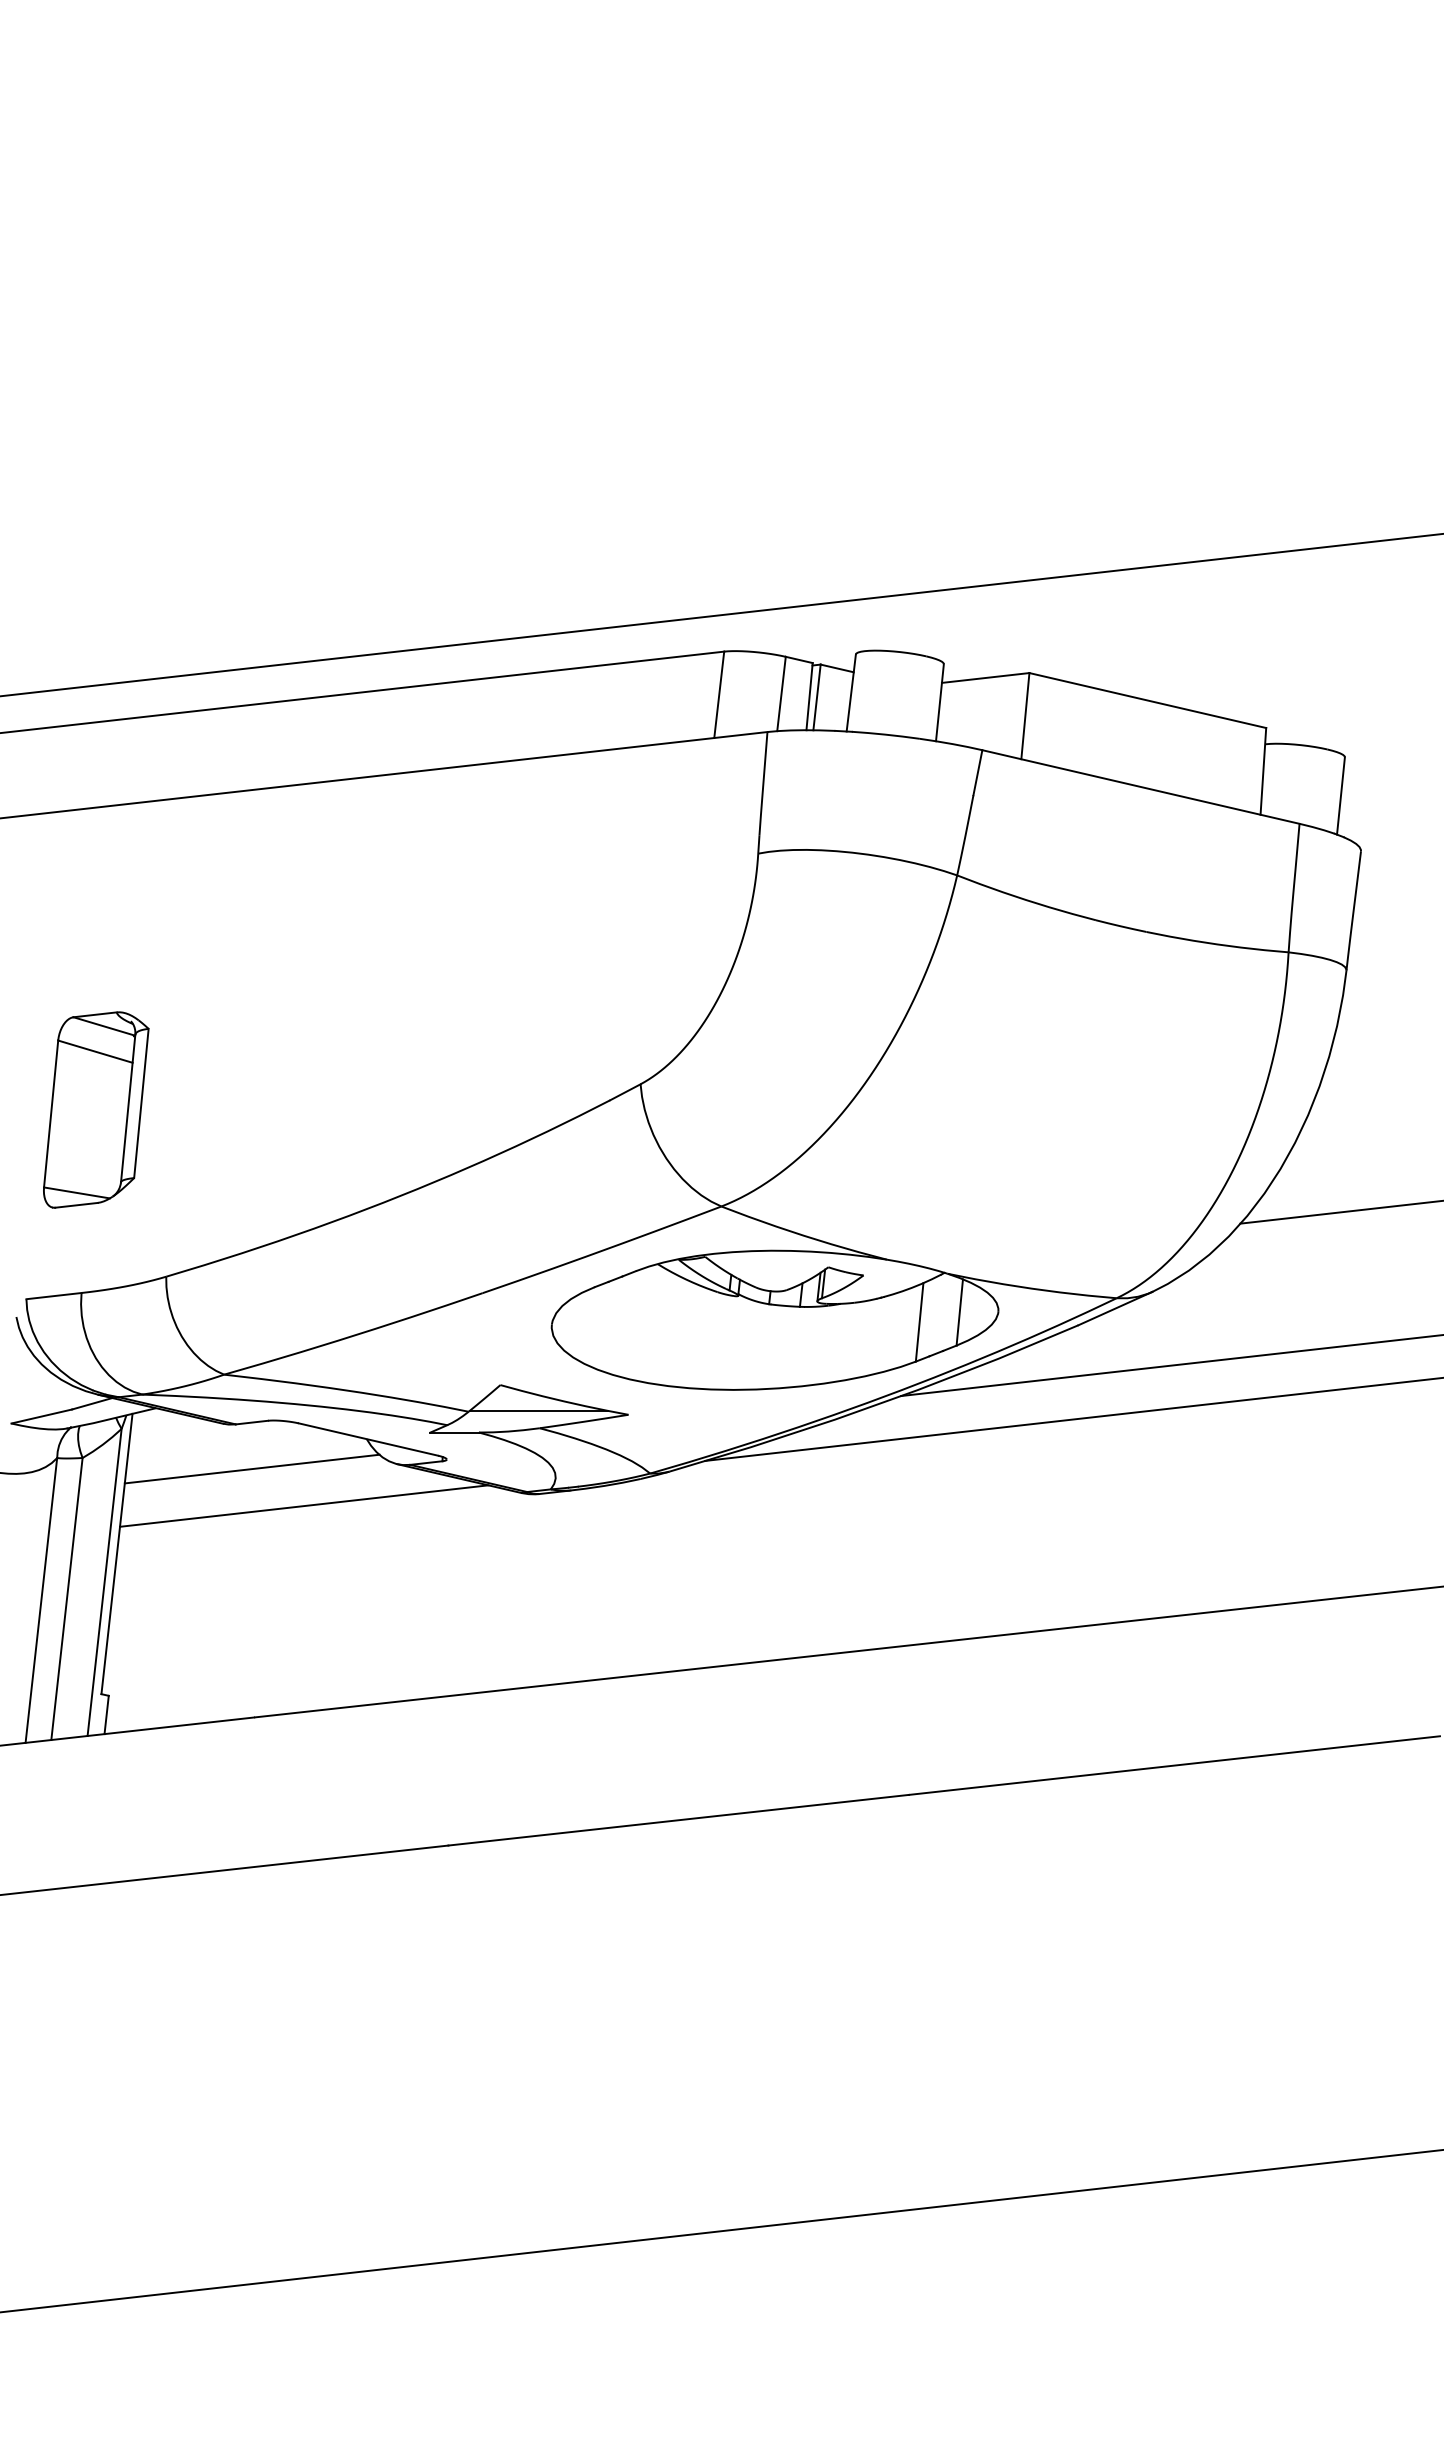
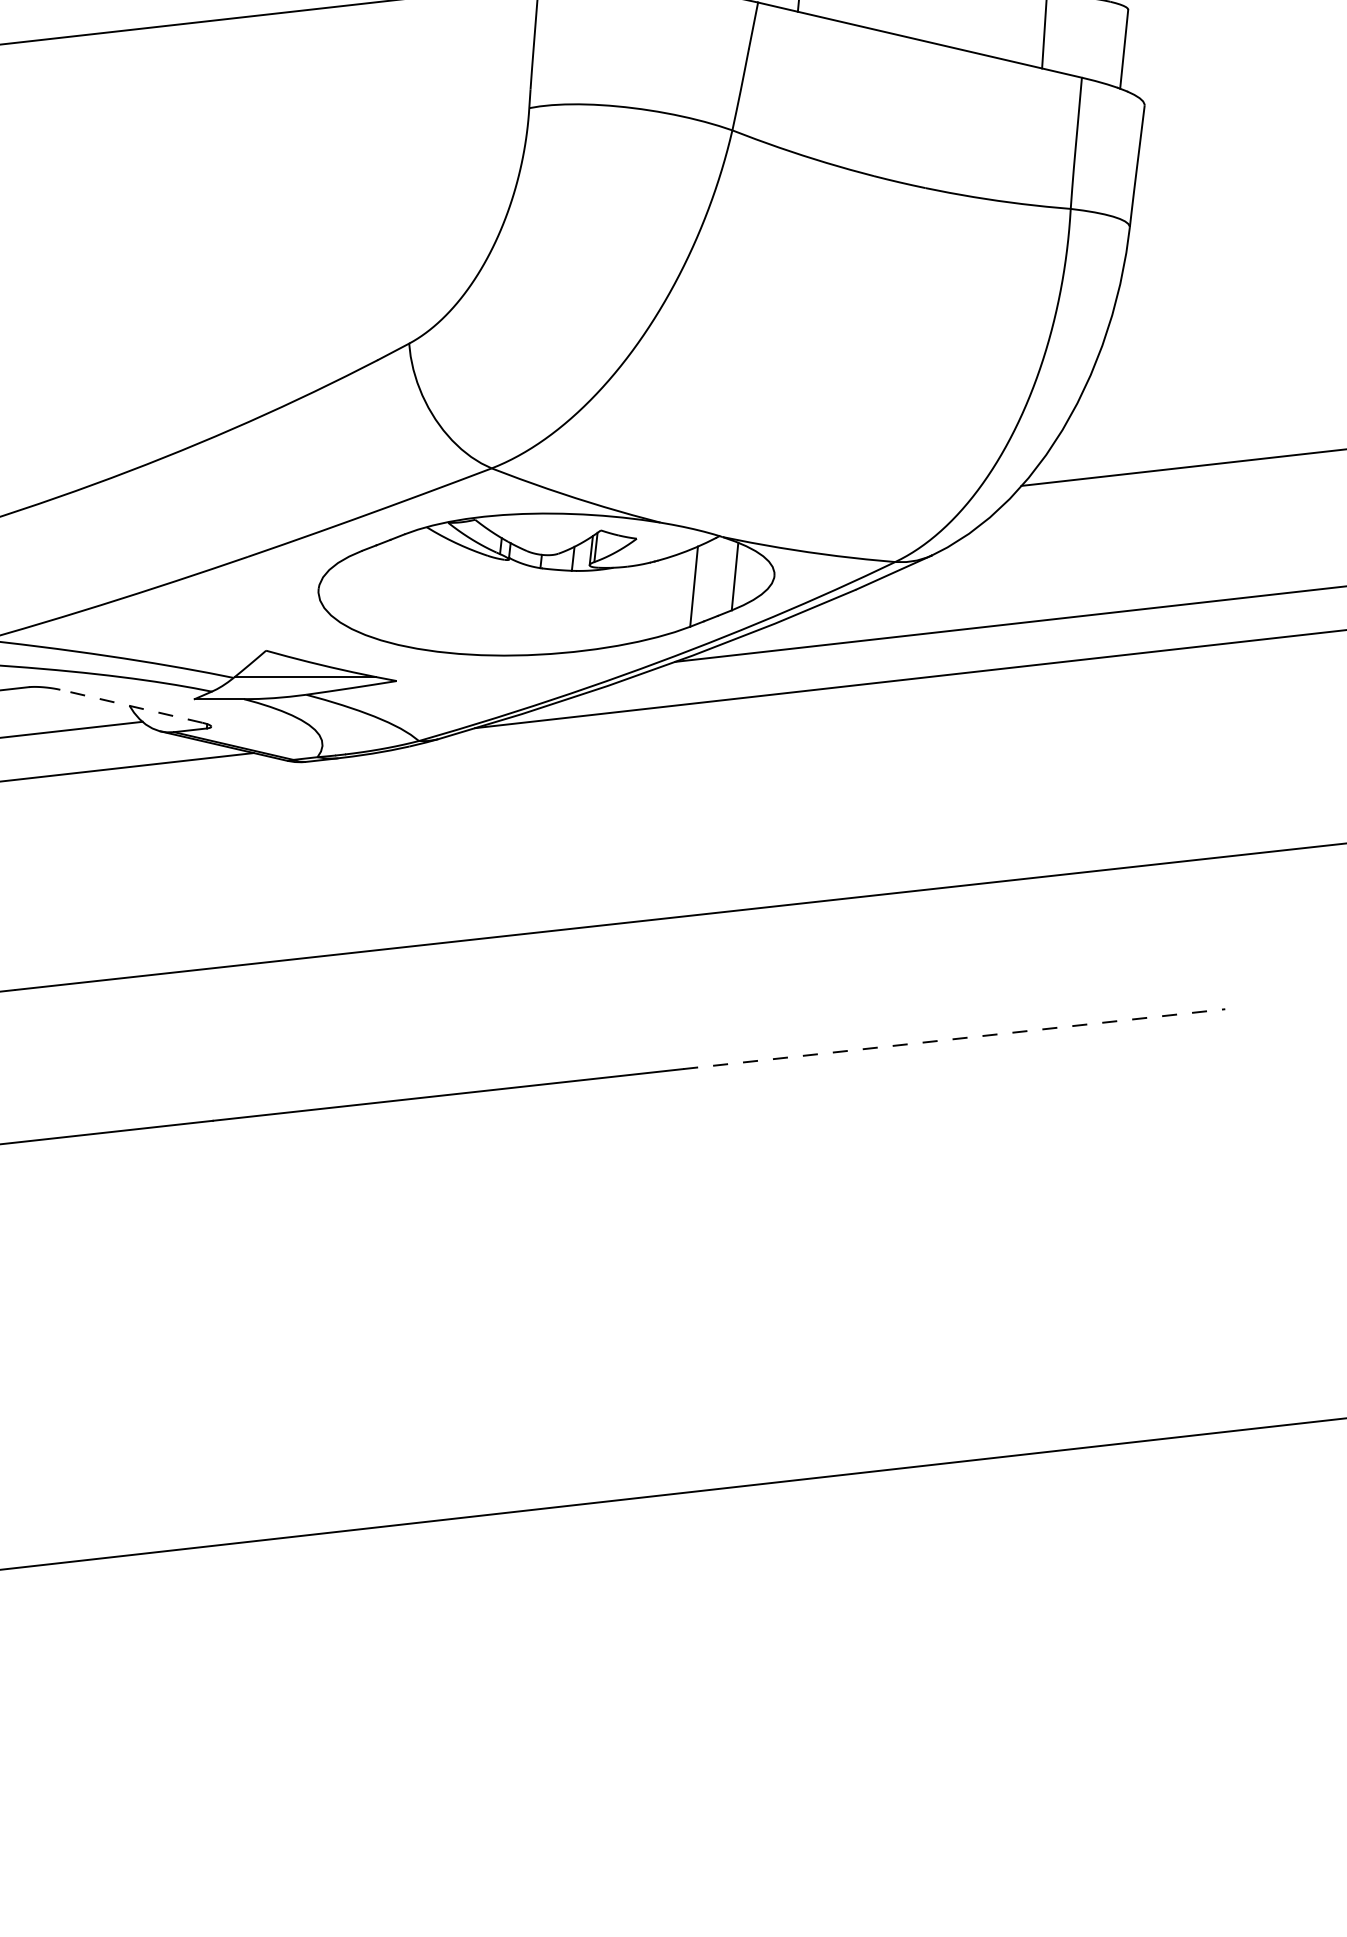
line: (367, 1439) -> (130, 706), solid -> dashed
line: (1174, 1765) -> (954, 1039), solid -> dashed

